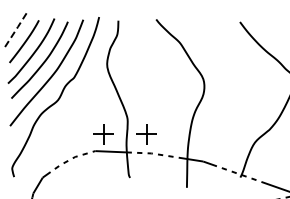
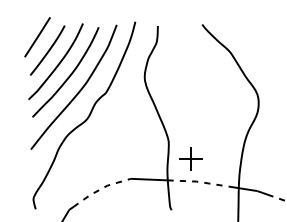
line: (15, 30) -> (37, 37), dashed -> solid
part: (103, 134) -> (140, 159), removed

